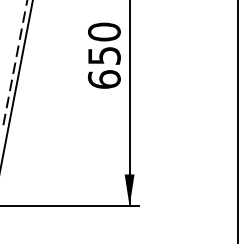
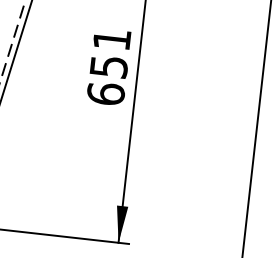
text: (103, 31) -> (111, 38), 650 -> 651

